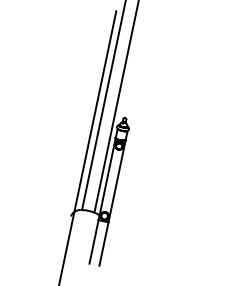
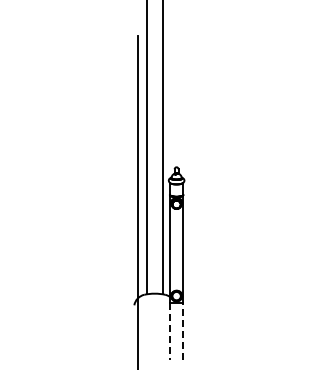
line: (94, 242) -> (170, 331), solid -> dashed
line: (104, 243) -> (183, 330), solid -> dashed

